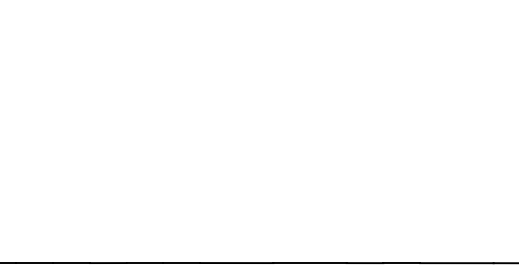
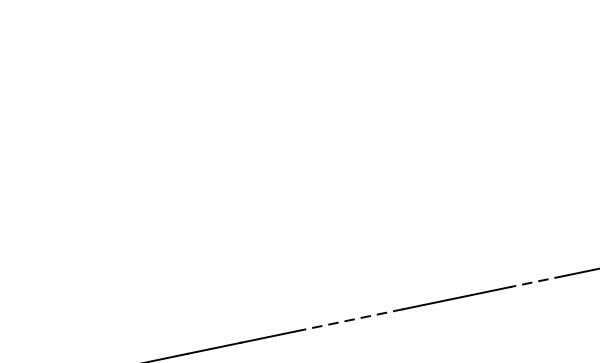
line: (236, 263) -> (349, 321), solid -> dashed
line: (364, 263) -> (537, 282), solid -> dashed

